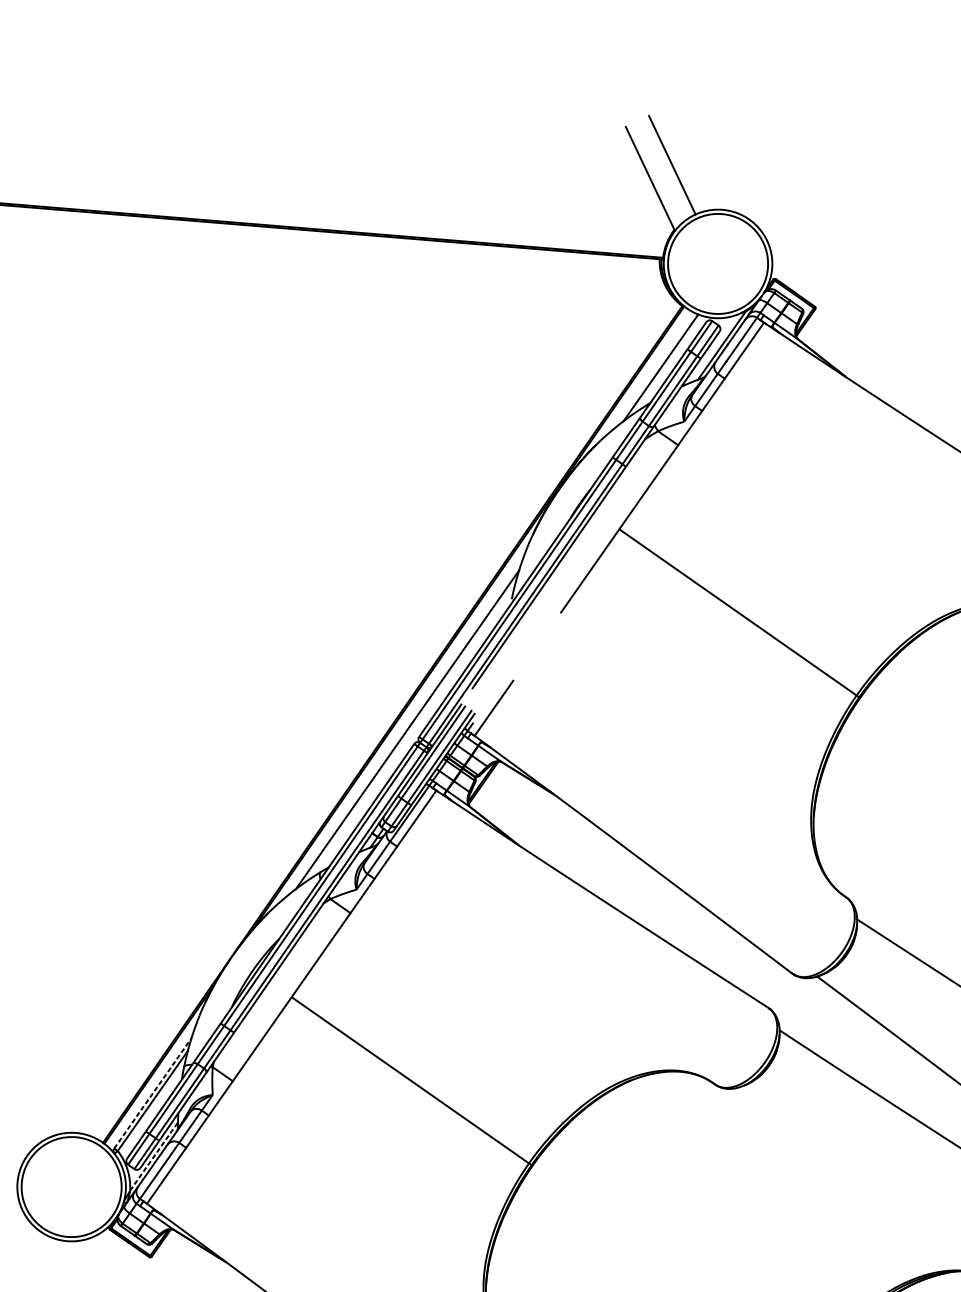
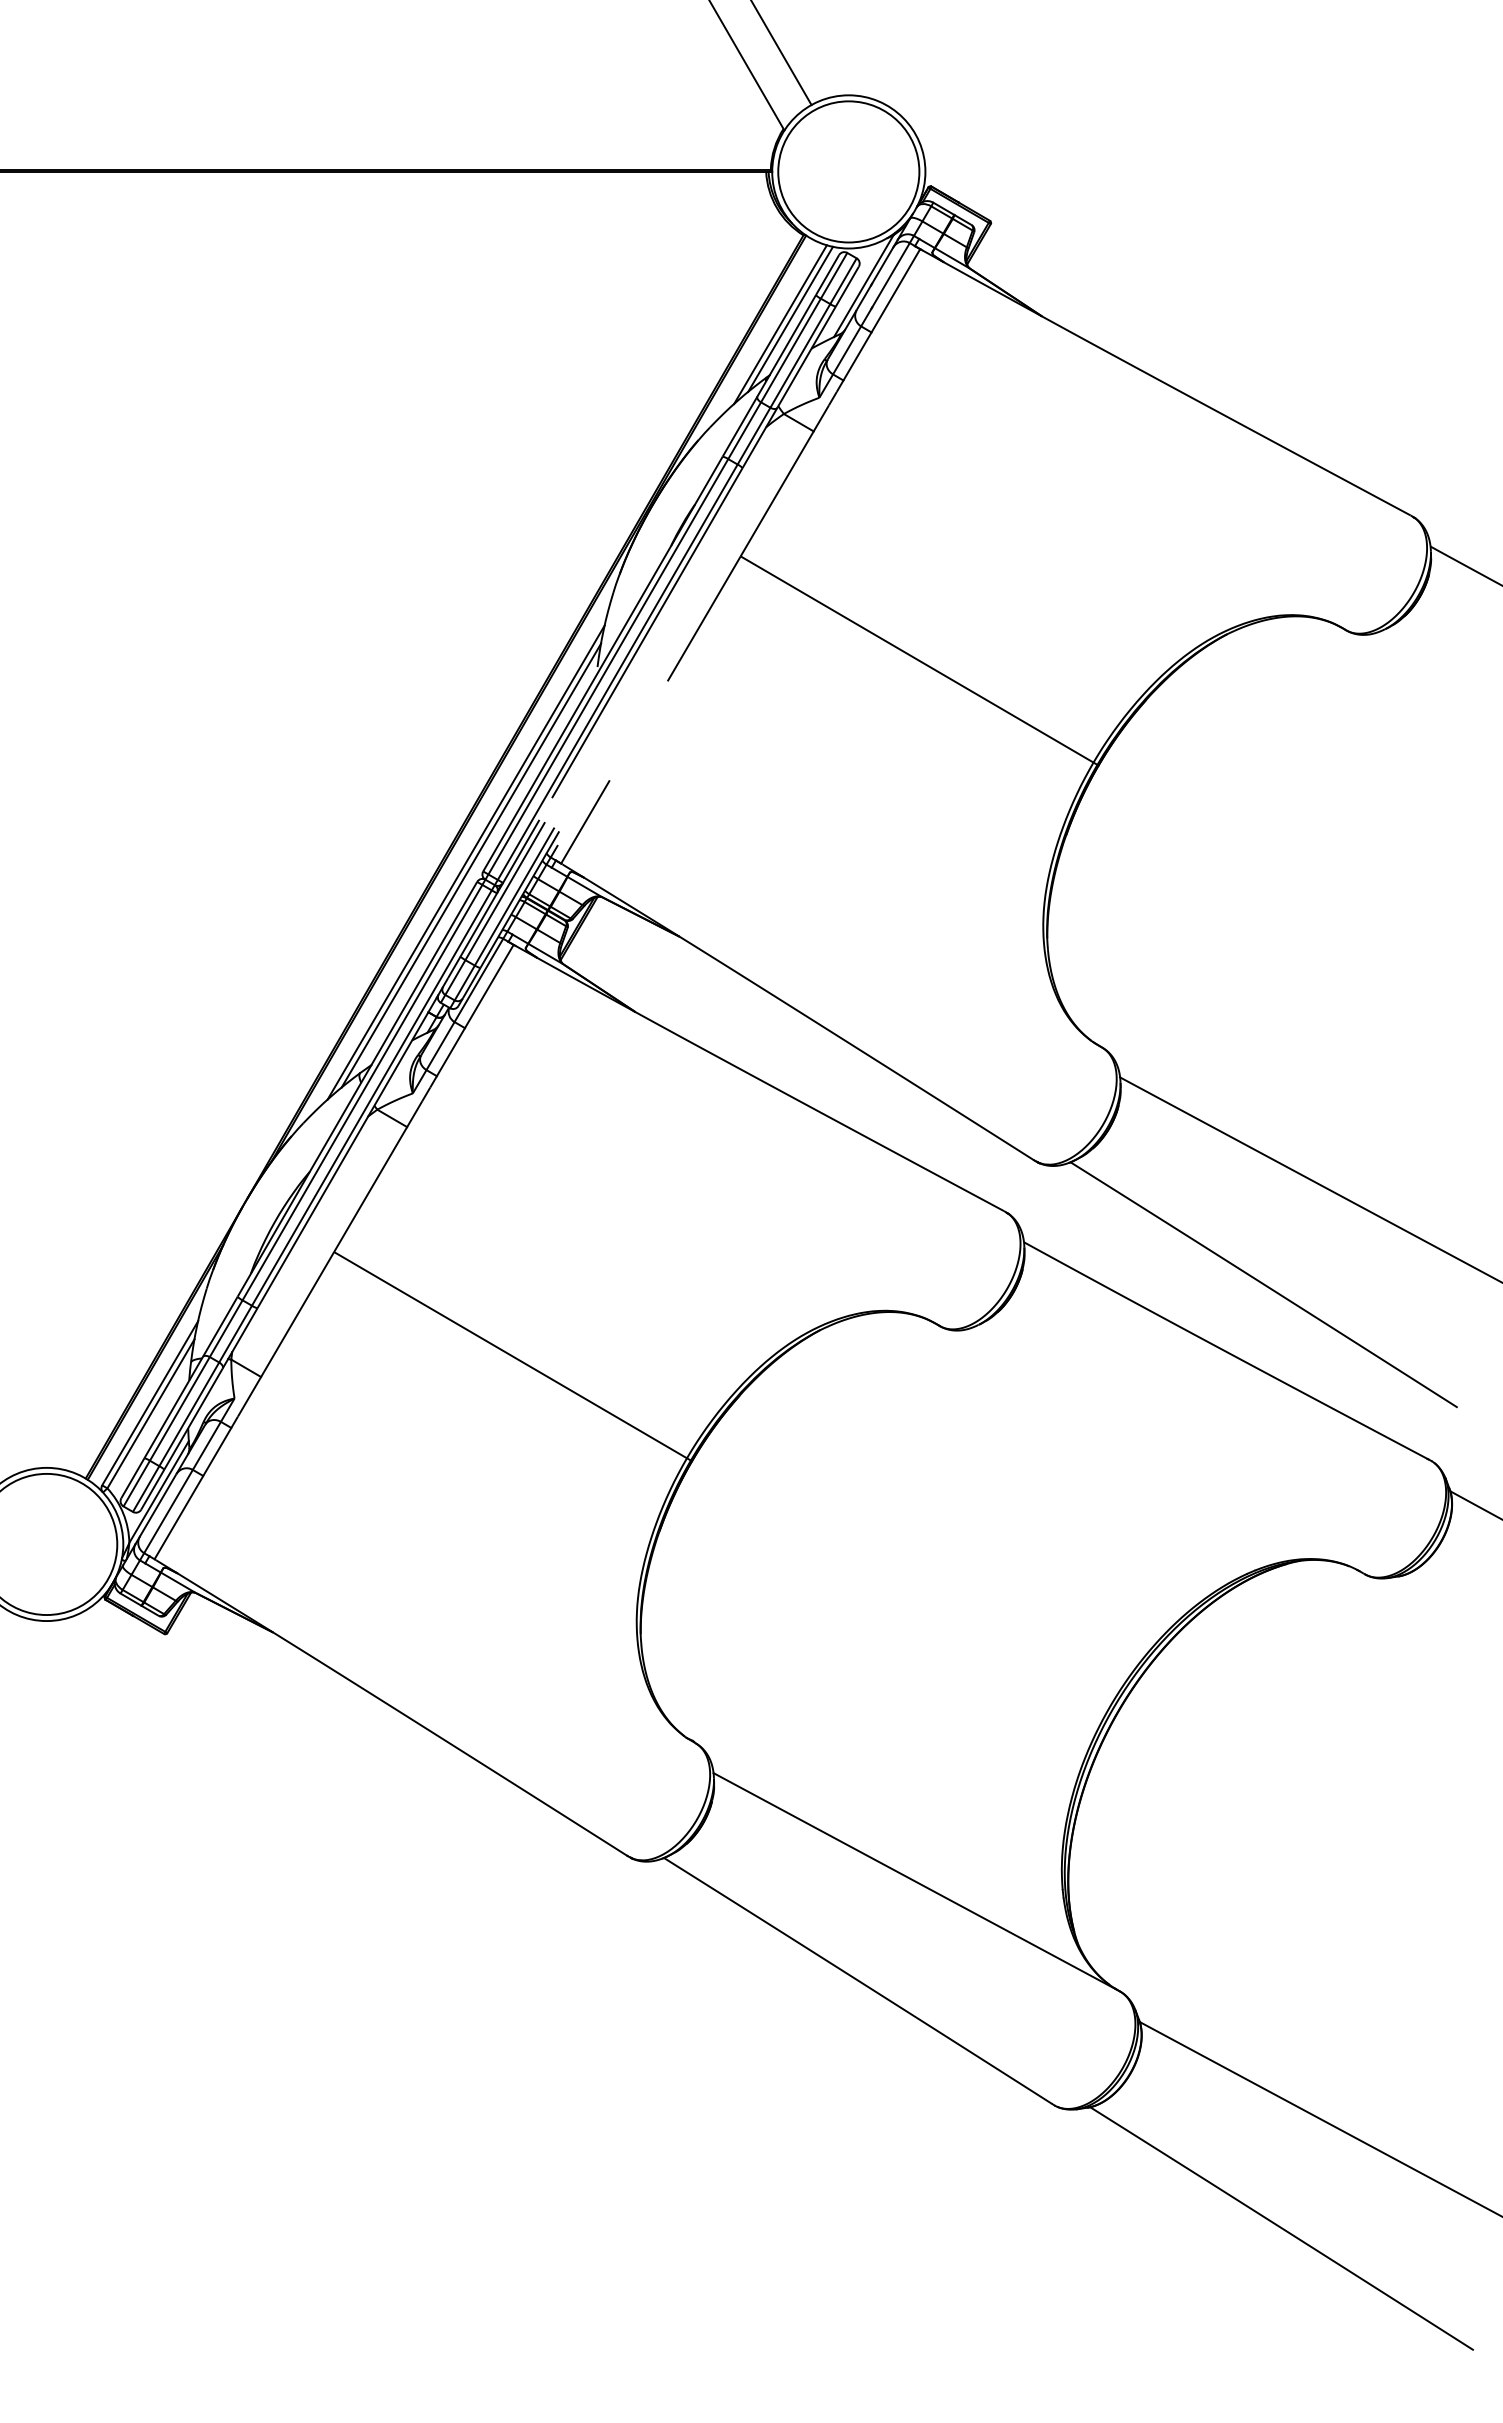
line: (668, 364) -> (790, 318), added
line: (411, 732) -> (471, 865), added
line: (153, 1092) -> (150, 1402), dashed -> solid
line: (154, 1156) -> (159, 1492), dashed -> solid

